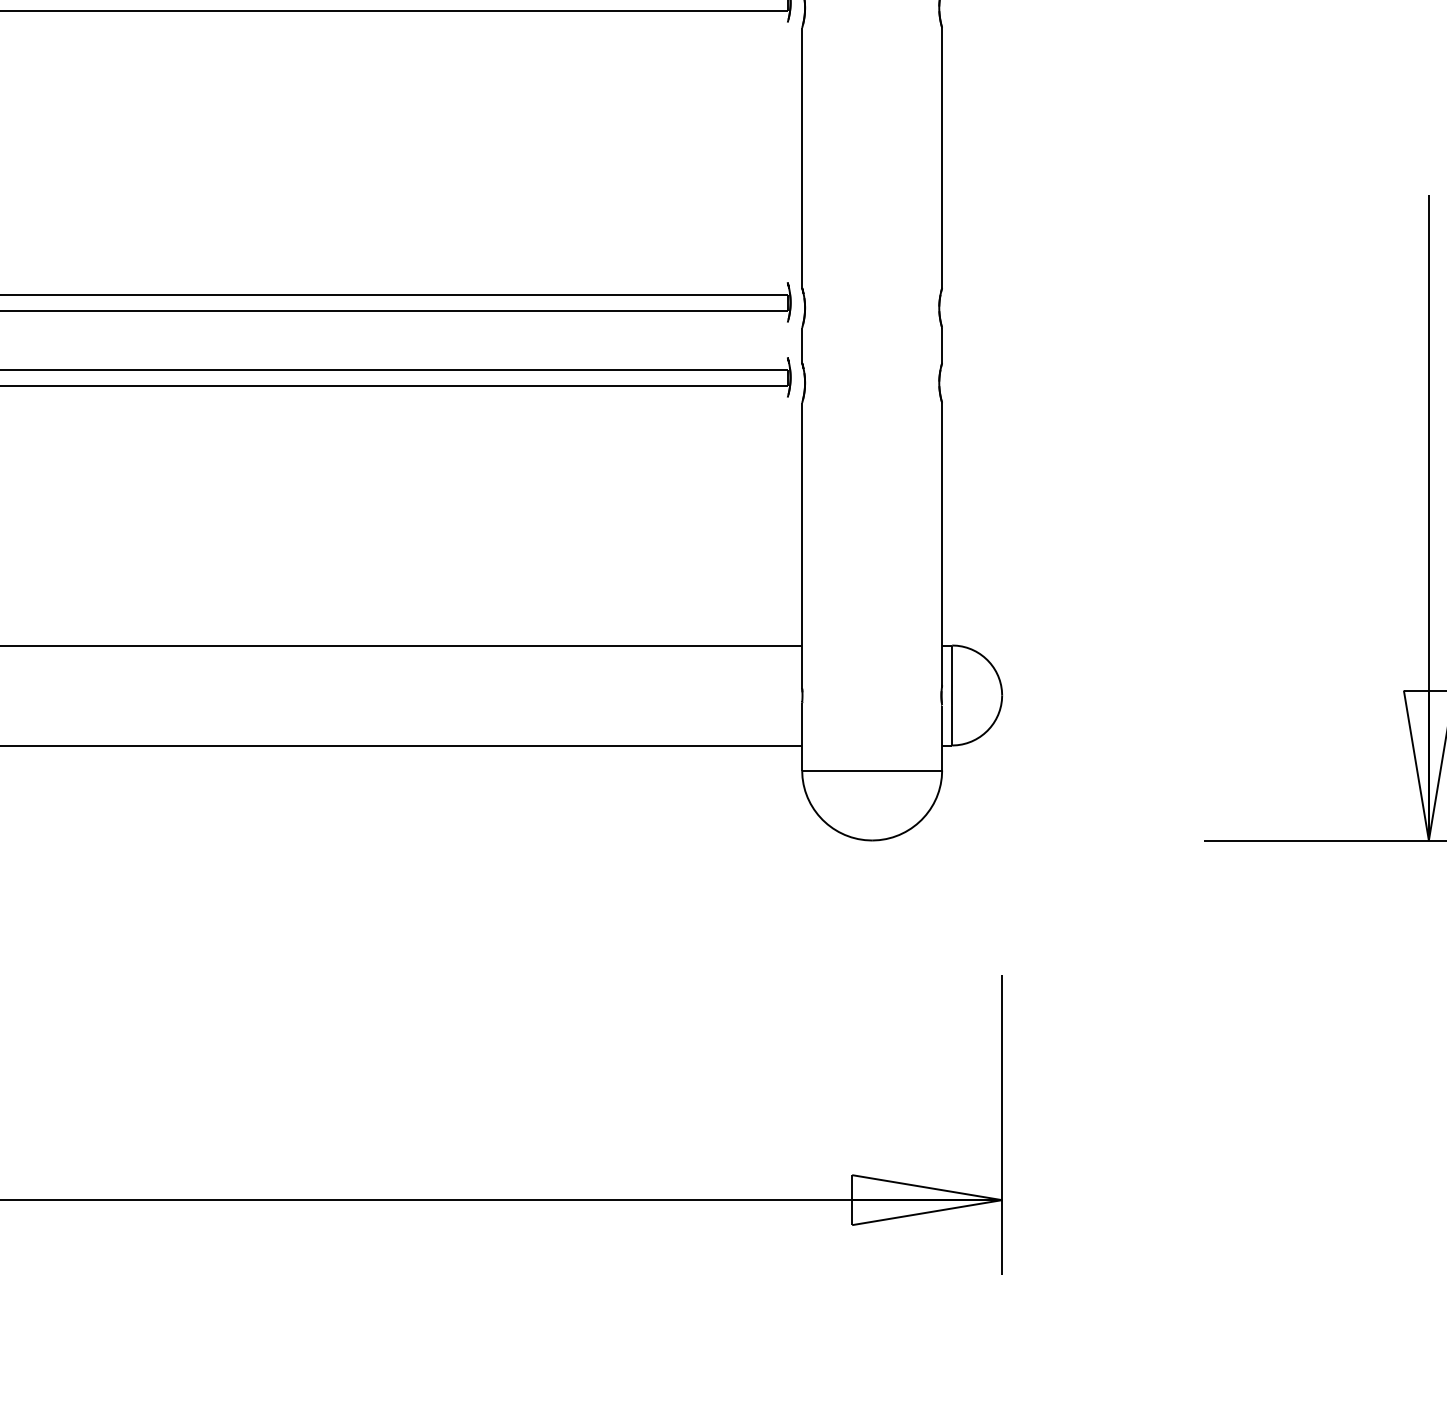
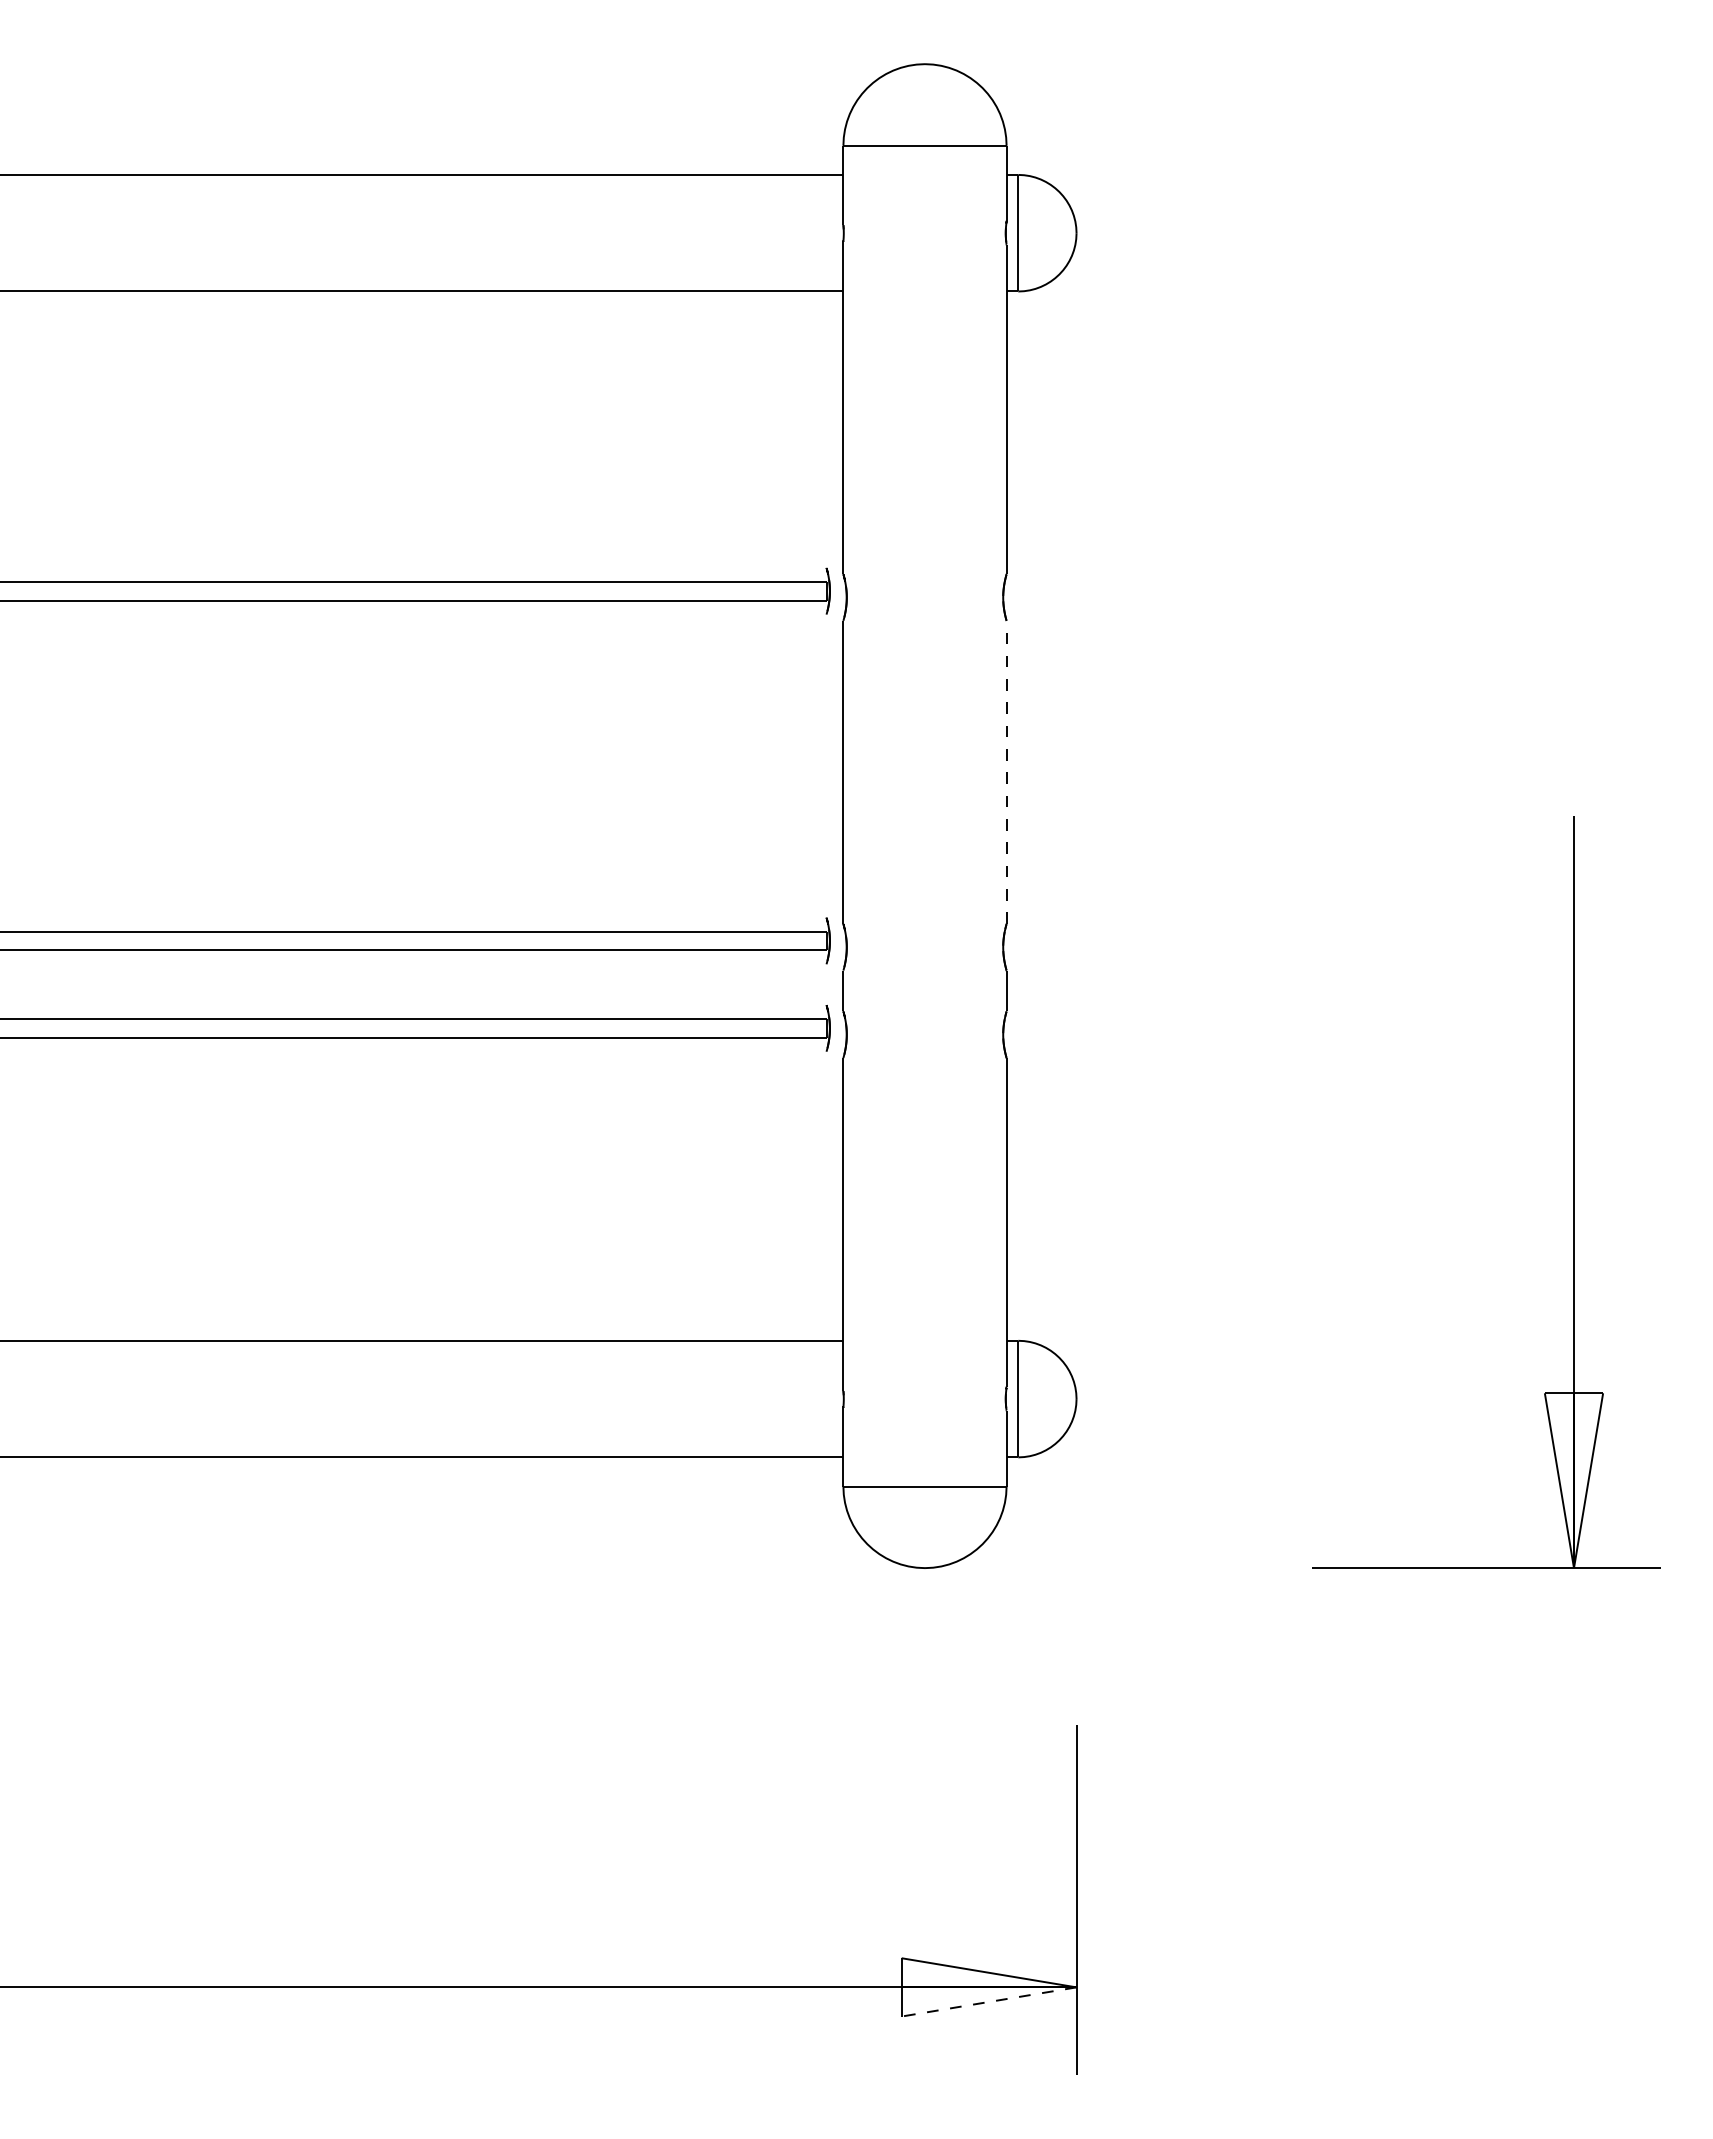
line: (942, 158) -> (1006, 772), solid -> dashed
line: (927, 1212) -> (989, 2001), solid -> dashed

